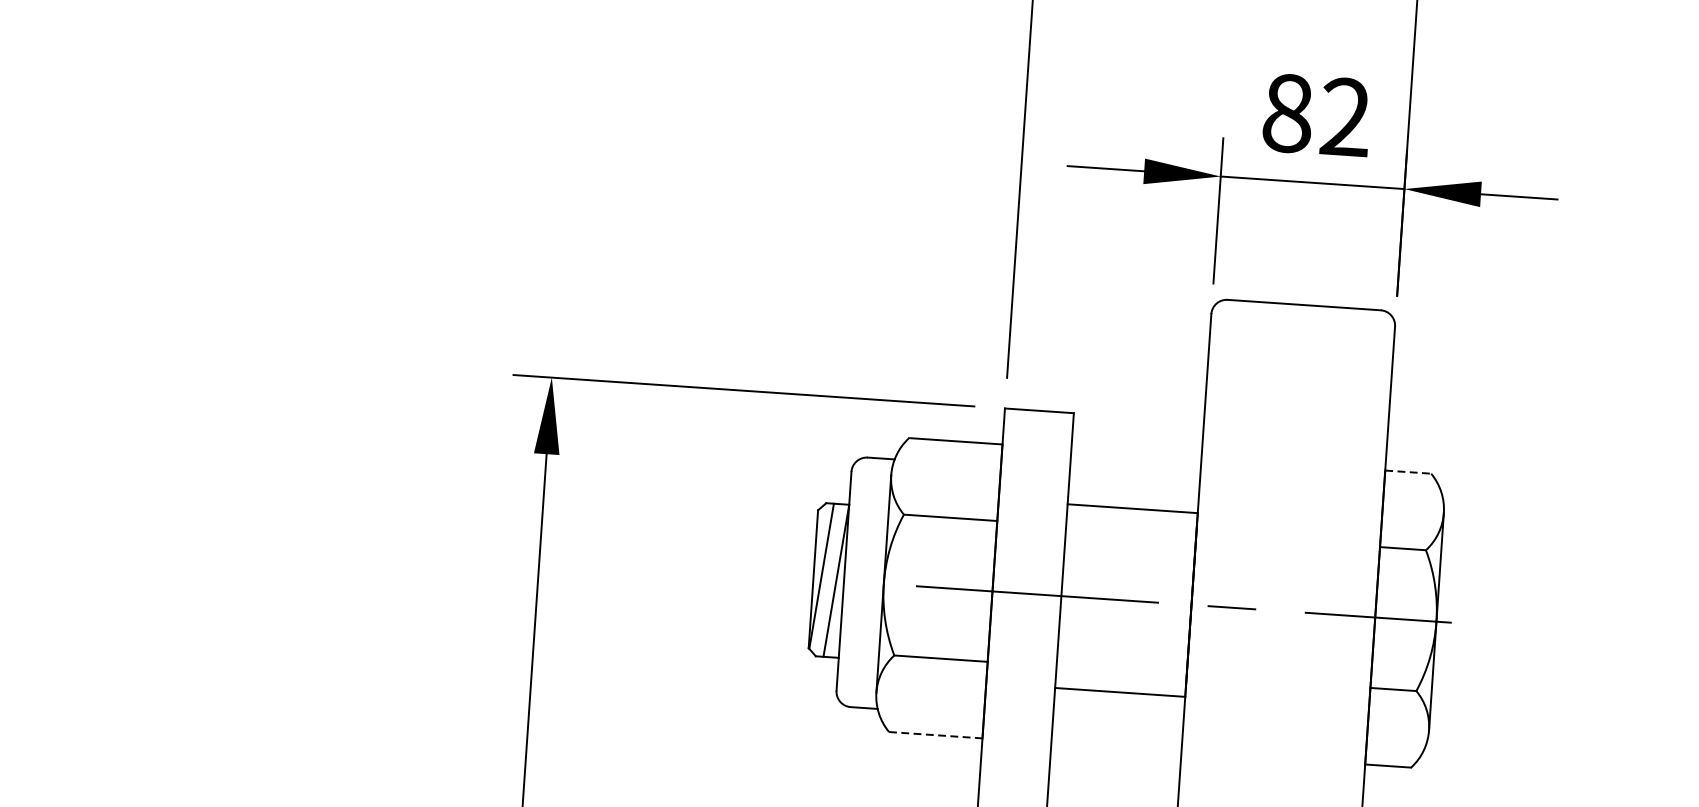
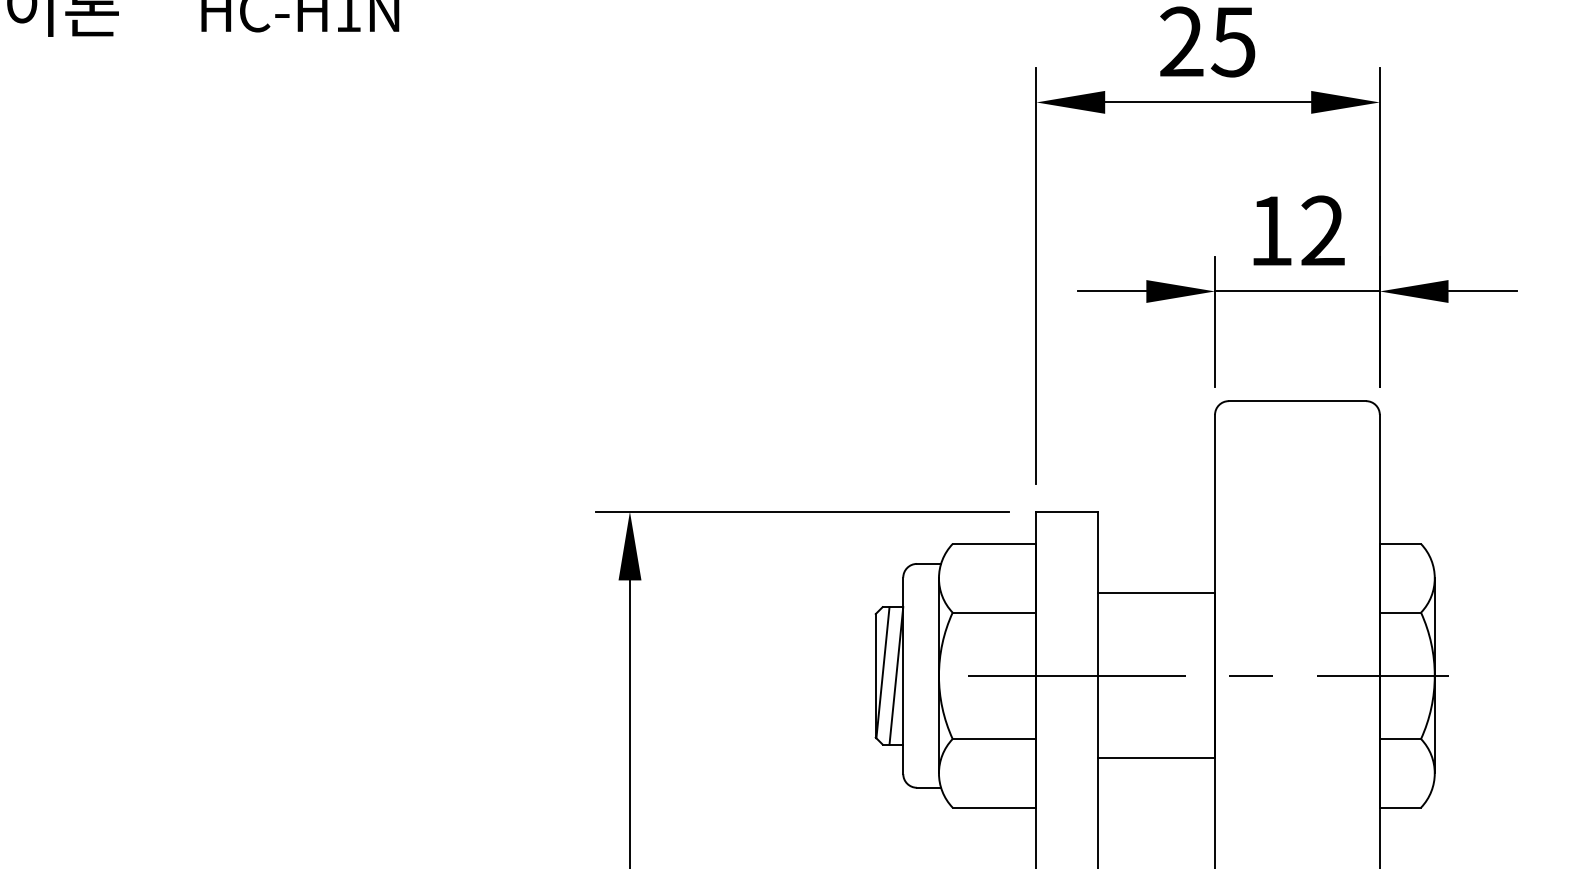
text: (1288, 112) -> (1271, 230), 82 -> 12
line: (1408, 471) -> (1400, 543), dashed -> solid
line: (935, 734) -> (994, 807), dashed -> solid

